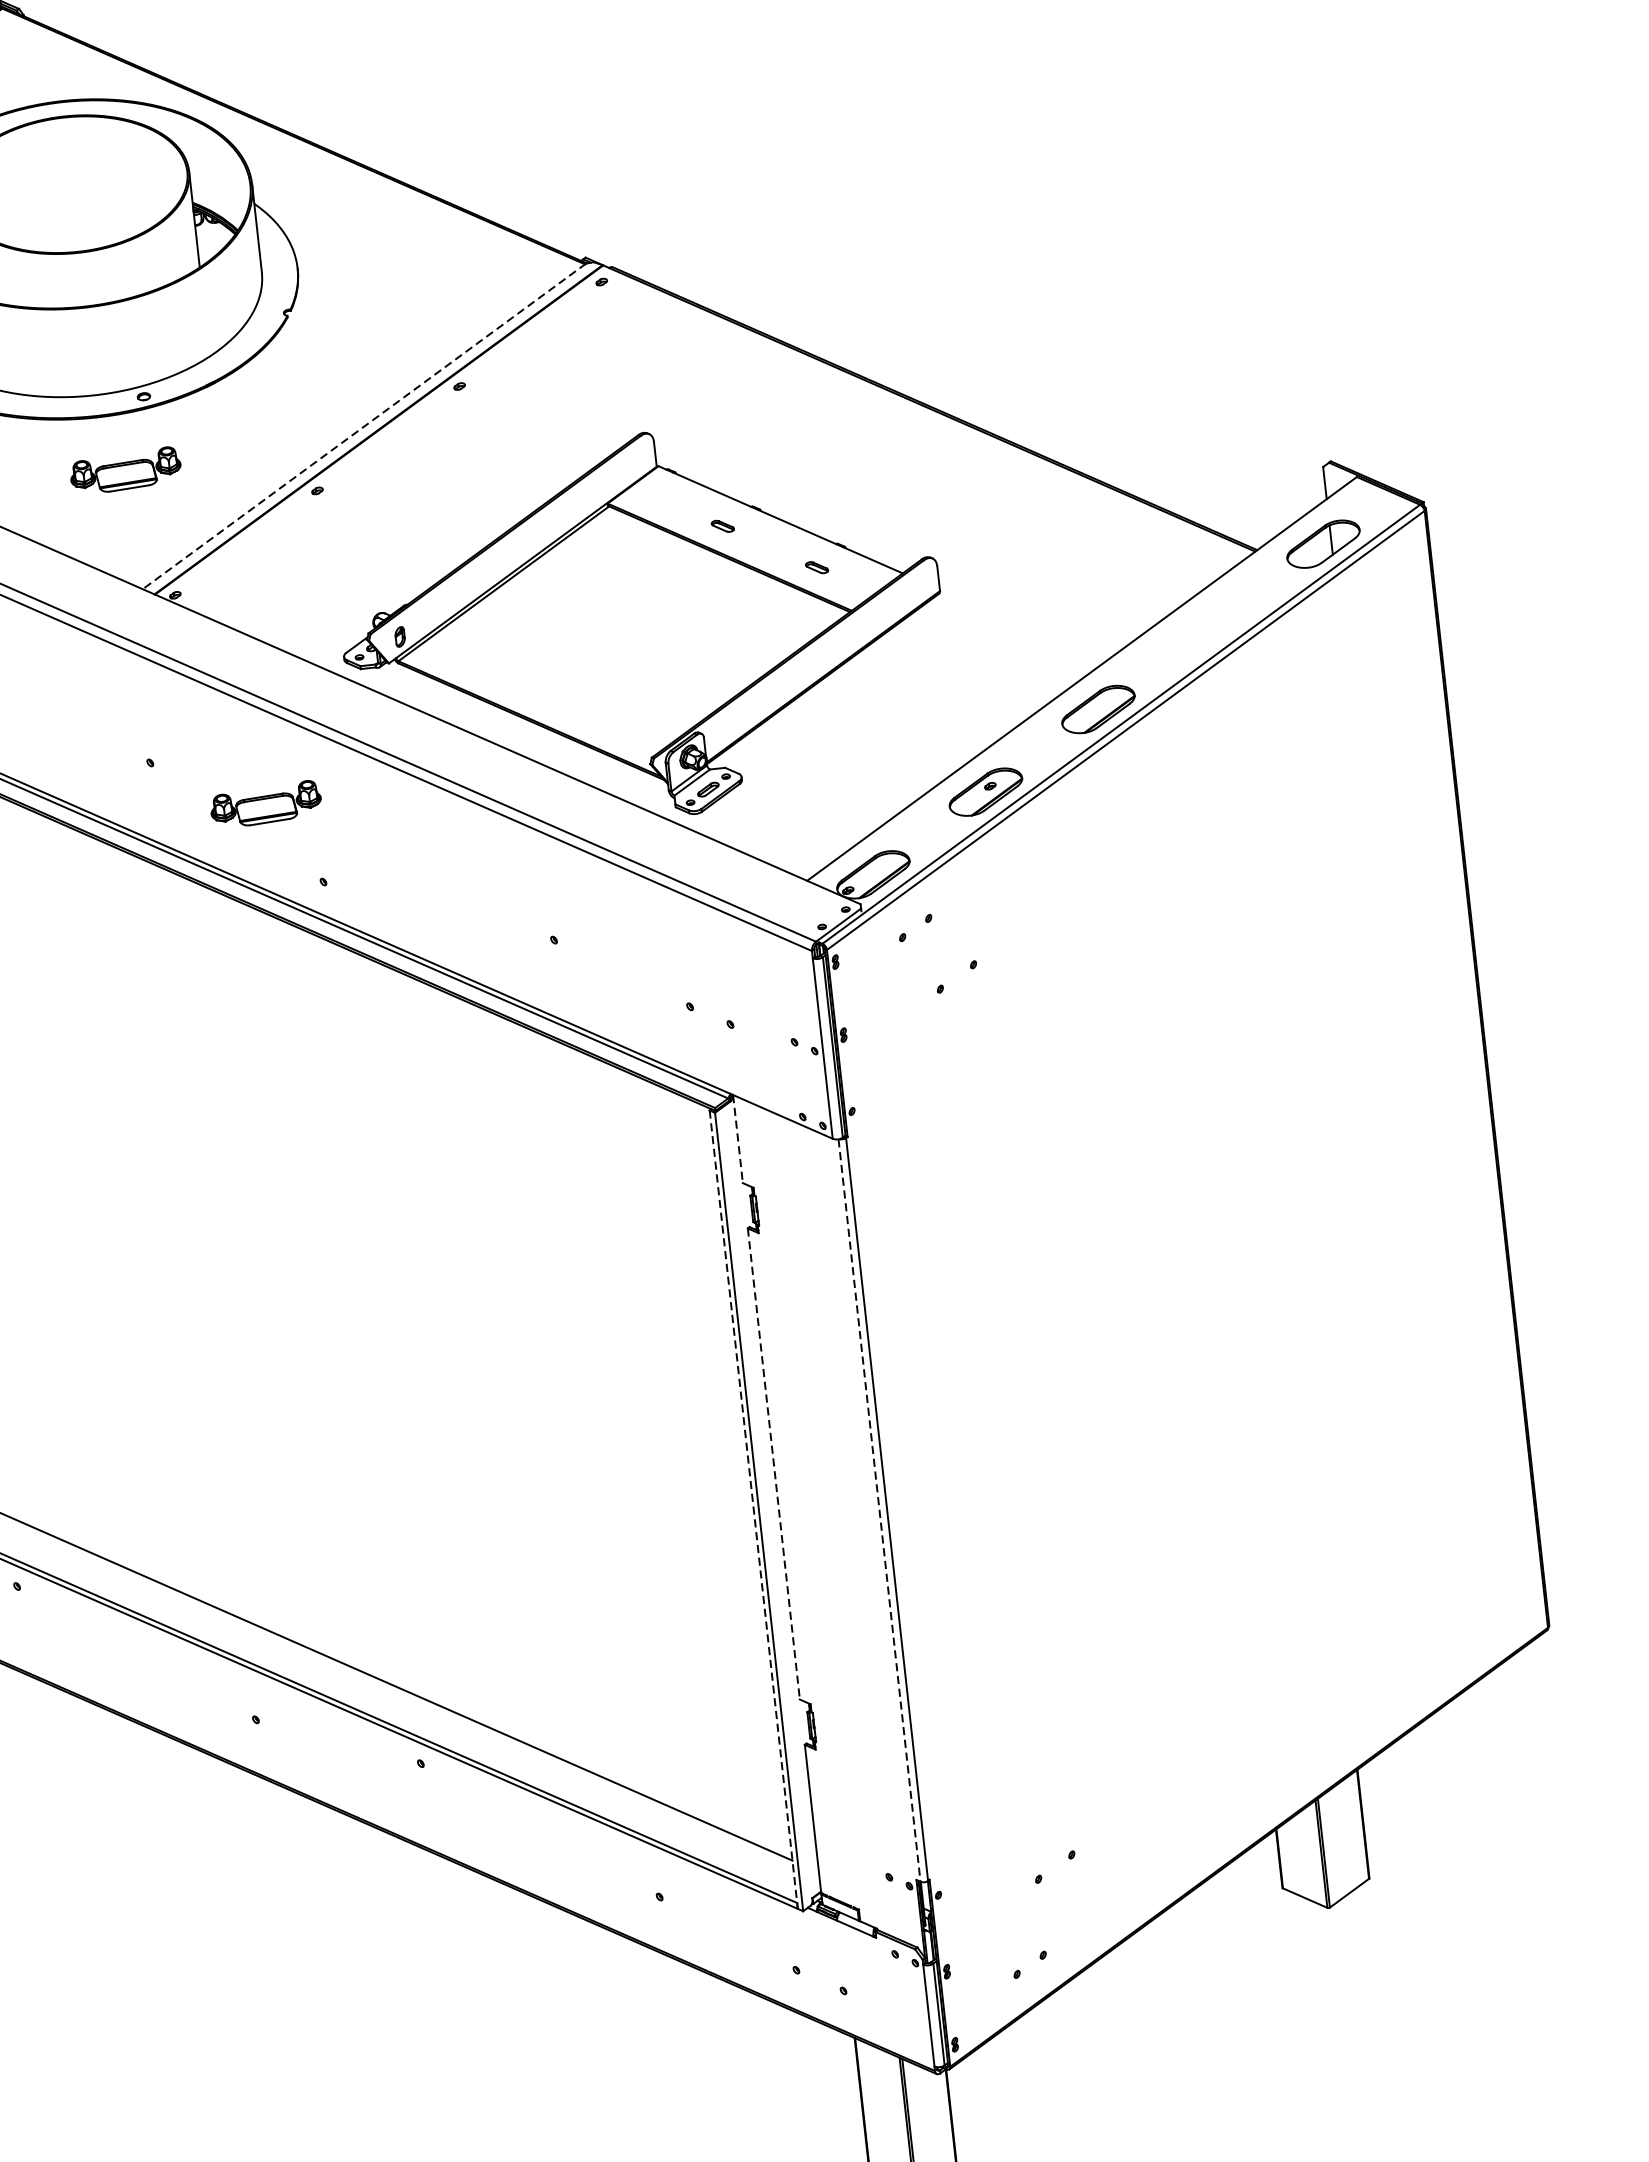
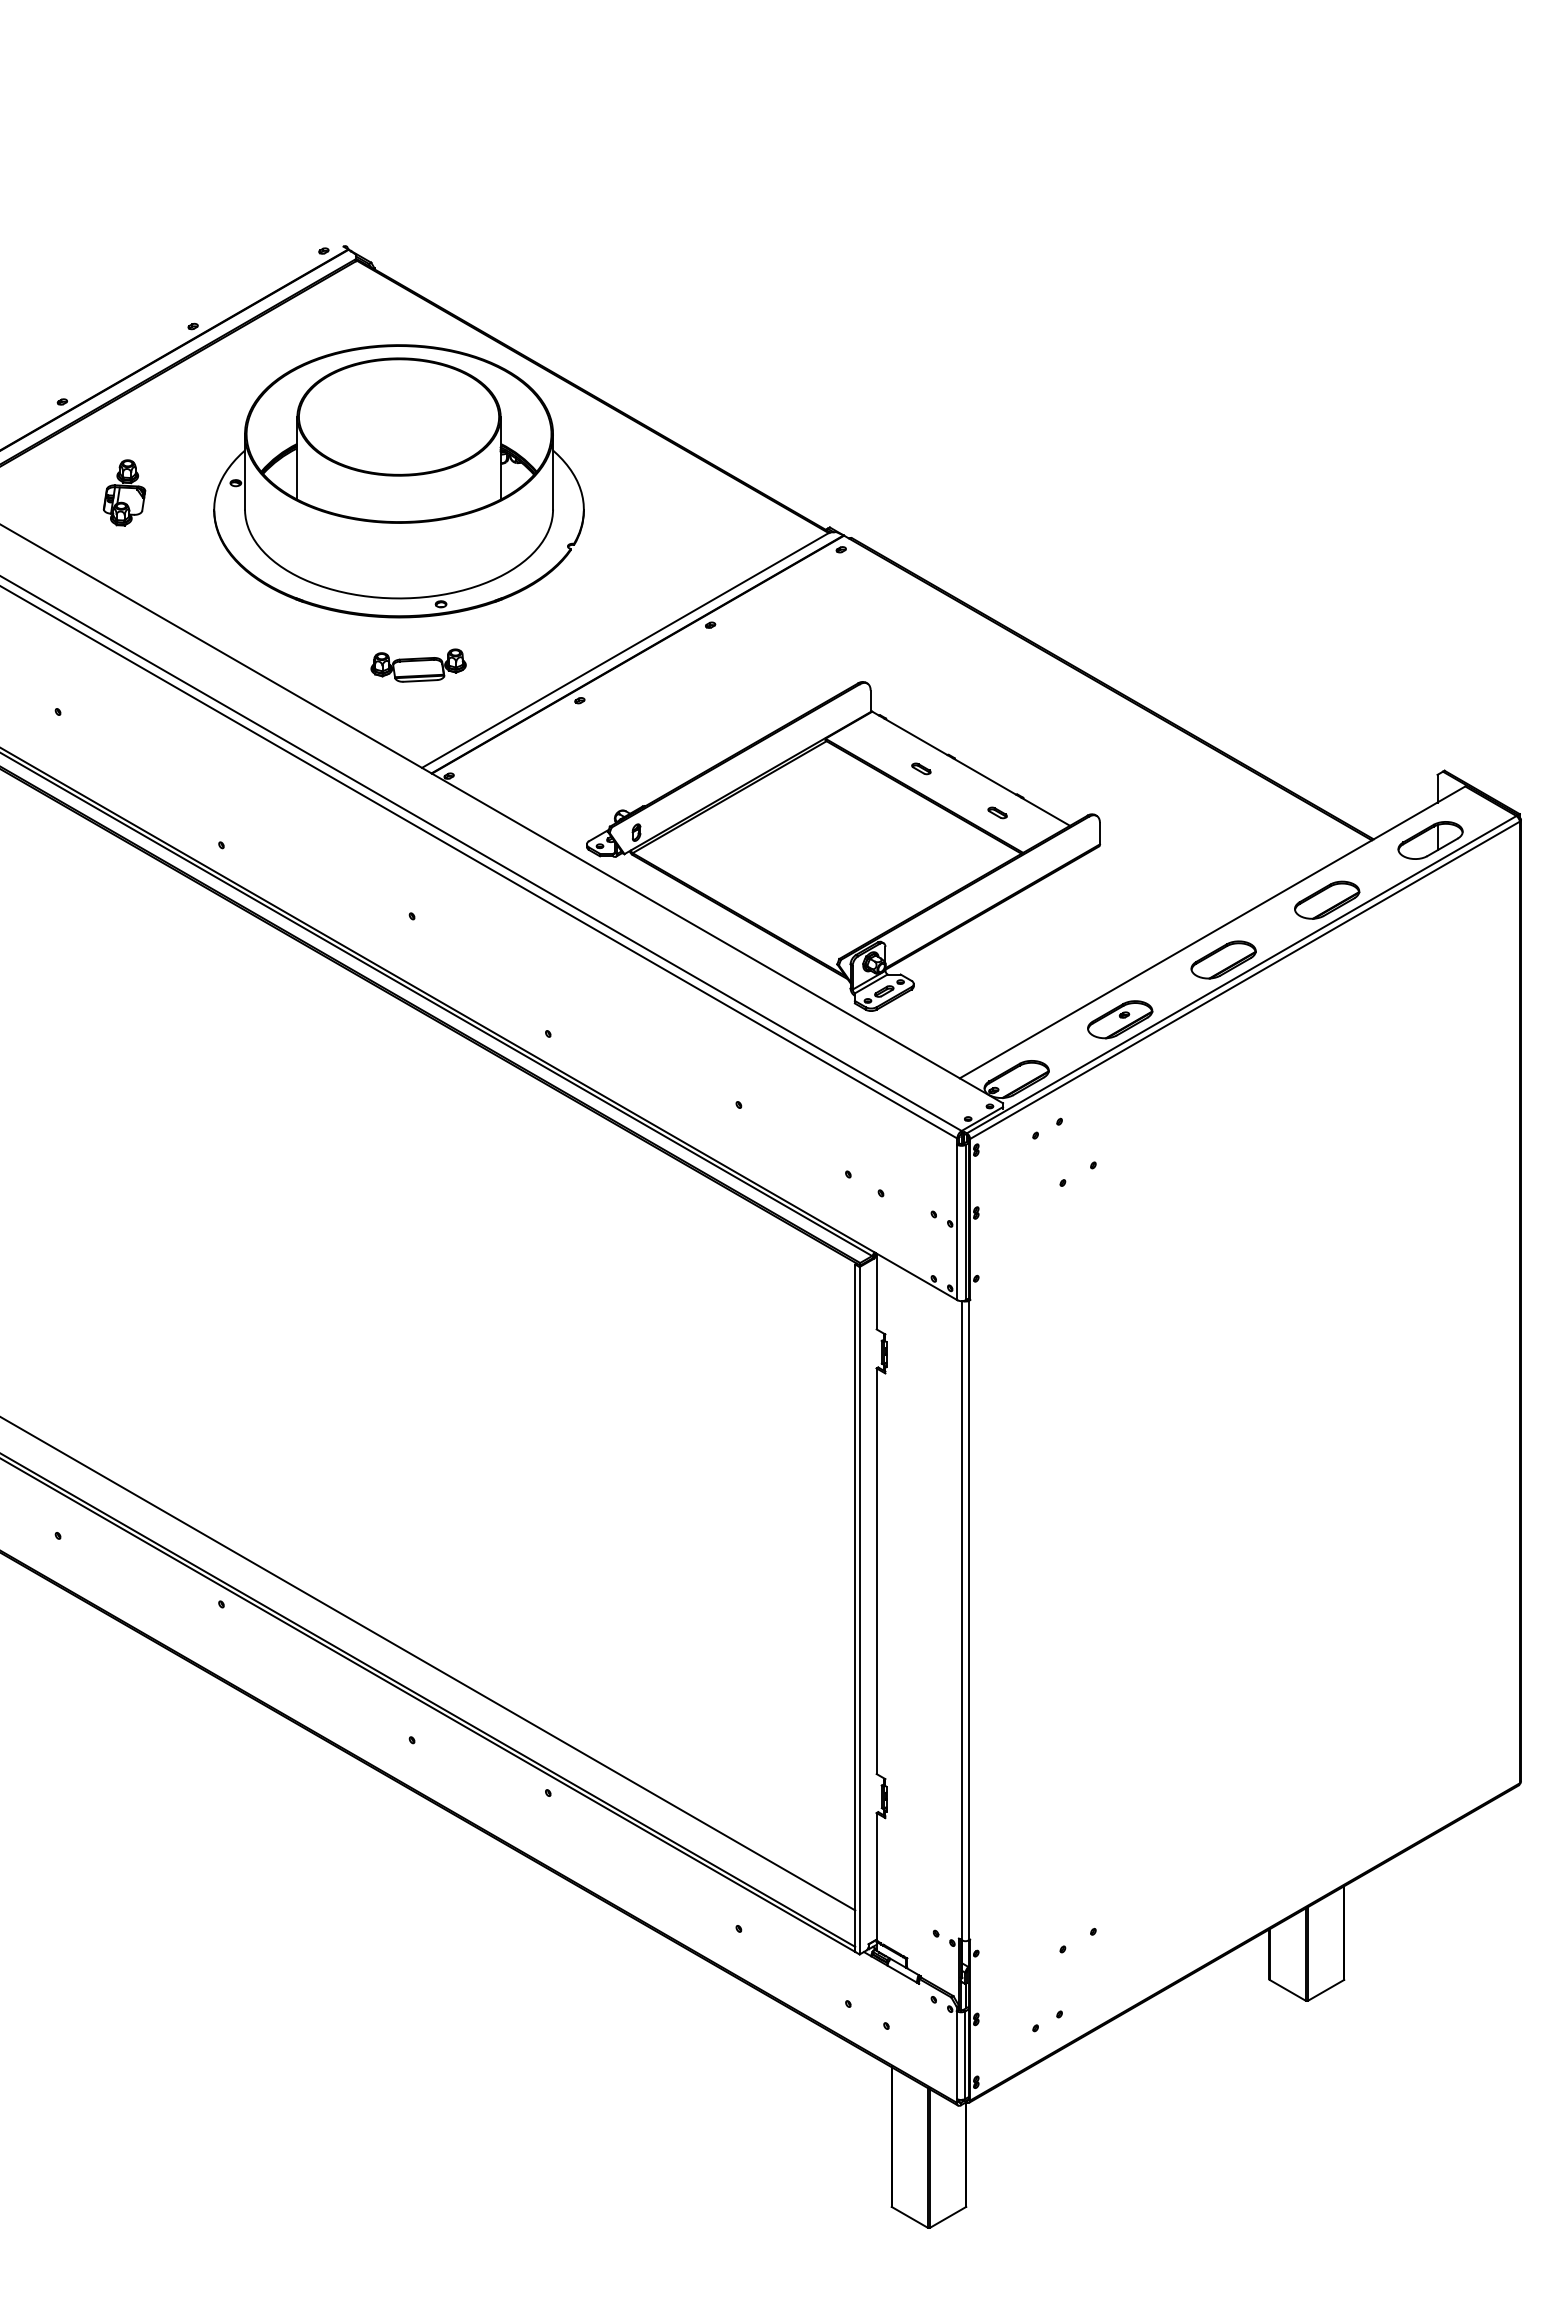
line: (364, 426) -> (625, 650), dashed -> solid
part: (1211, 625) -> (1327, 899), added
part: (265, 804) -> (506, 962), removed
line: (737, 1139) -> (876, 1291), dashed -> solid
line: (773, 1464) -> (876, 1571), dashed -> solid
line: (754, 1509) -> (855, 1608), dashed -> solid
line: (879, 1510) -> (962, 1620), dashed -> solid

